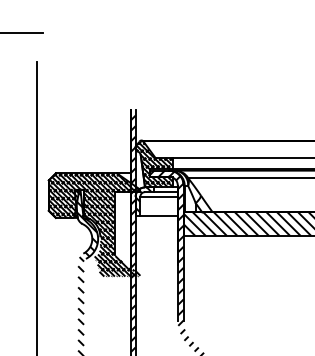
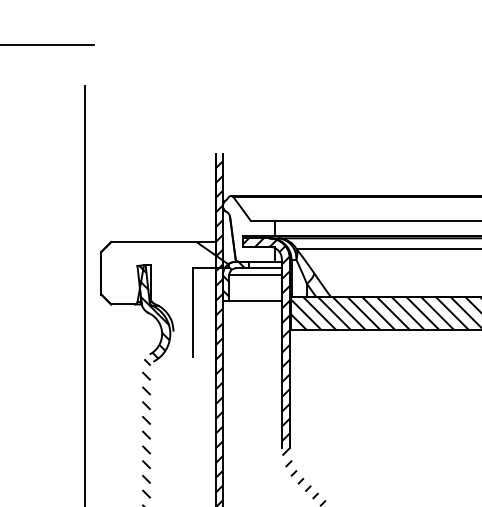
hatch: (154, 163) -> (249, 228), removed
hatch: (94, 225) -> (165, 314), removed

